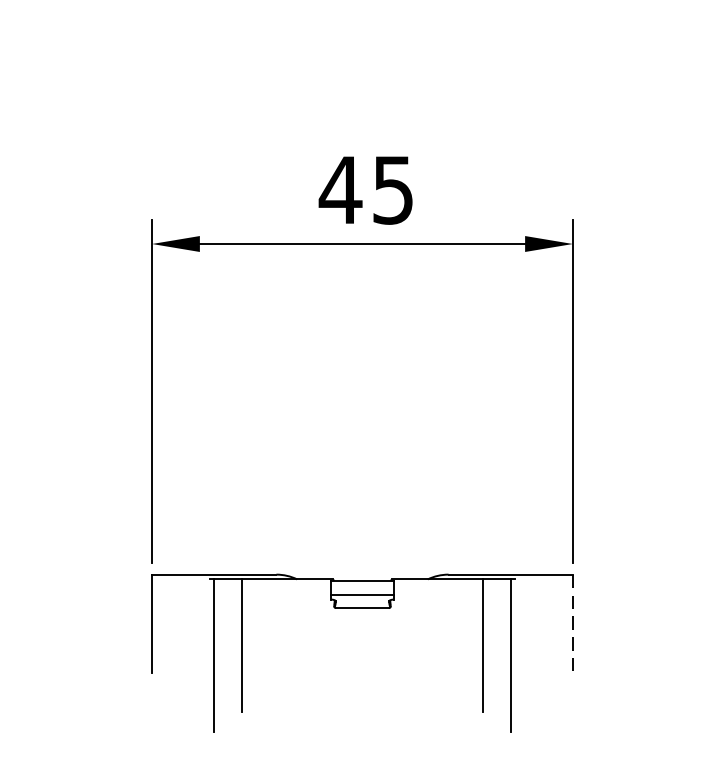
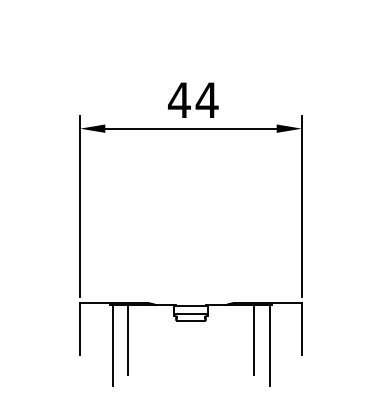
text: (391, 190) -> (206, 100), 45 -> 44
line: (572, 623) -> (301, 328), dashed -> solid

